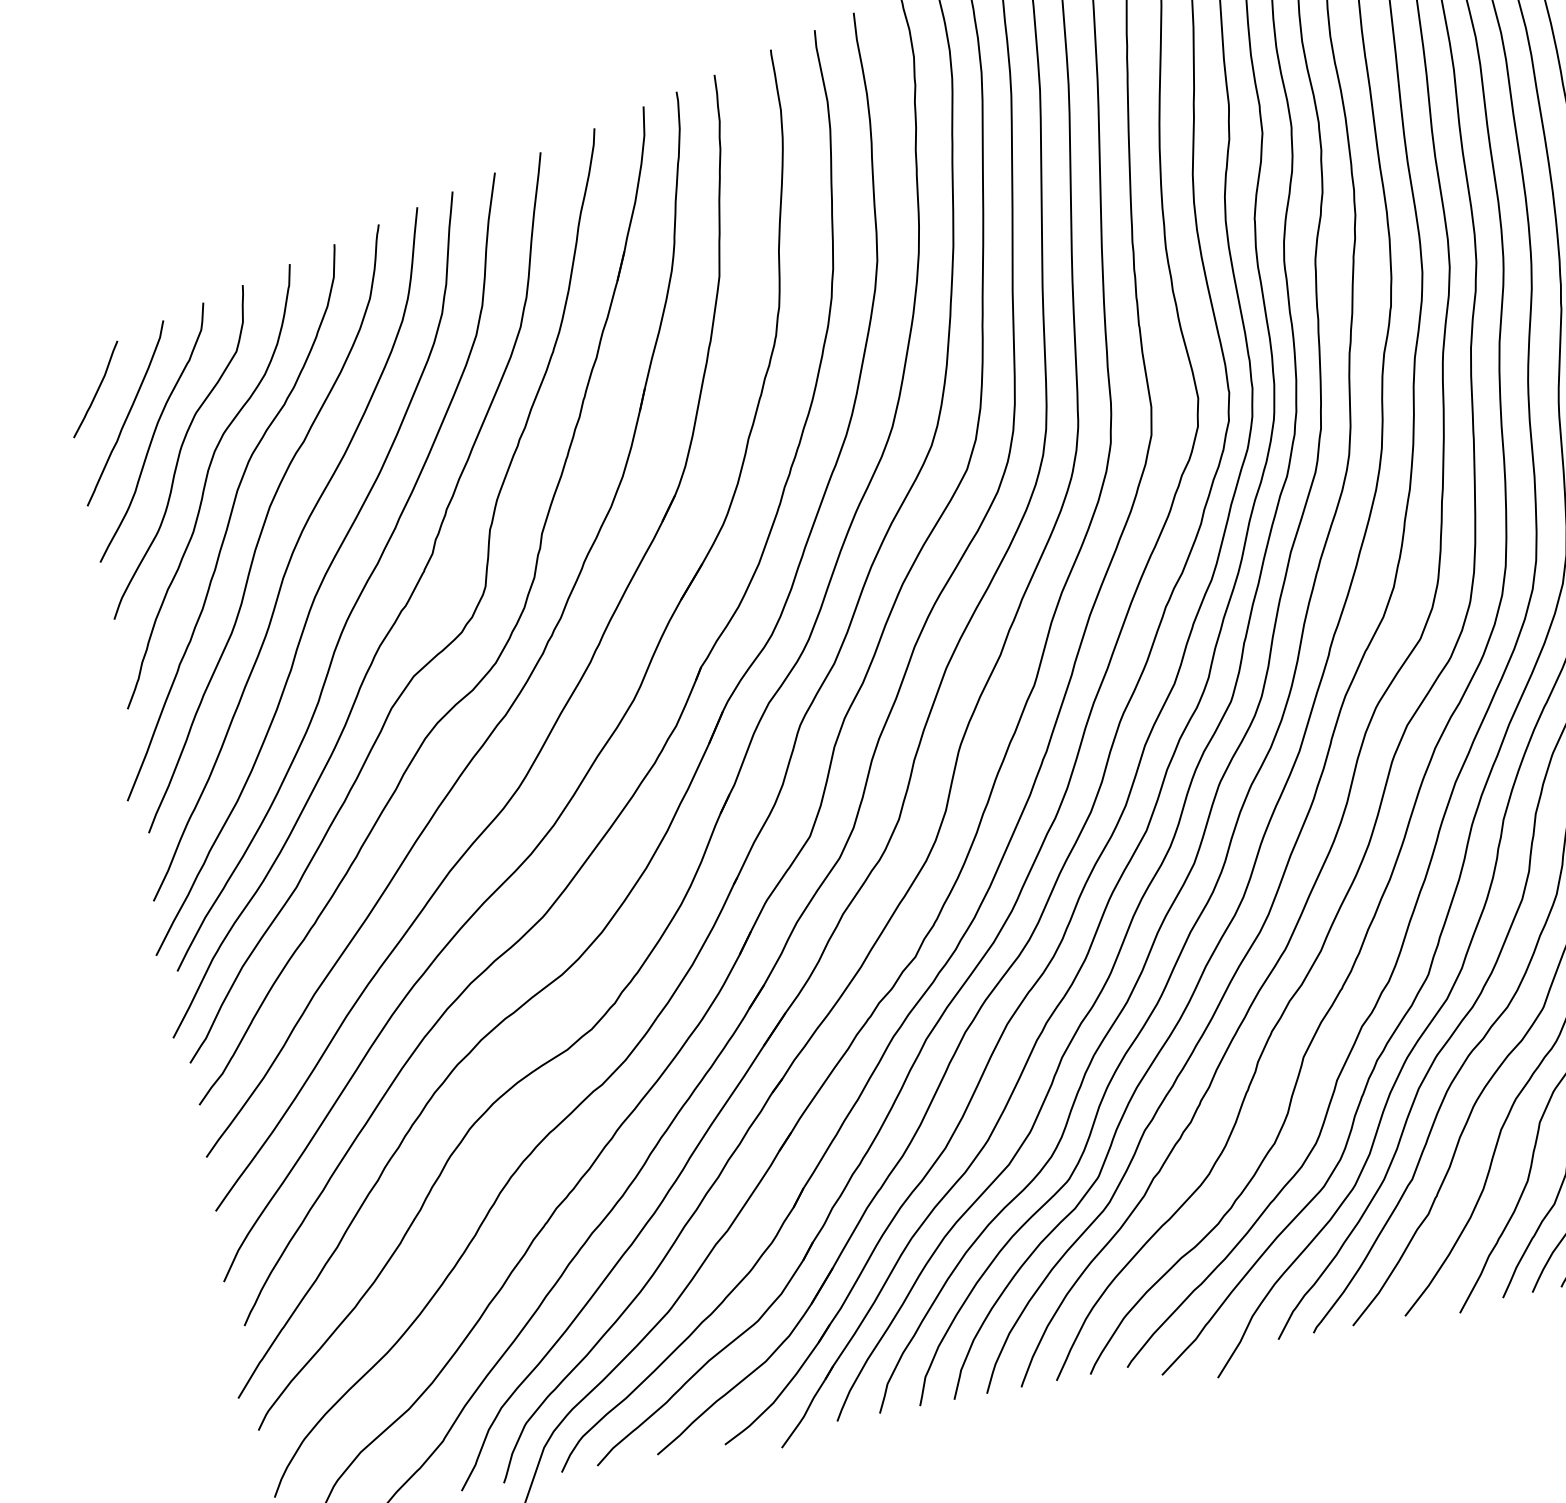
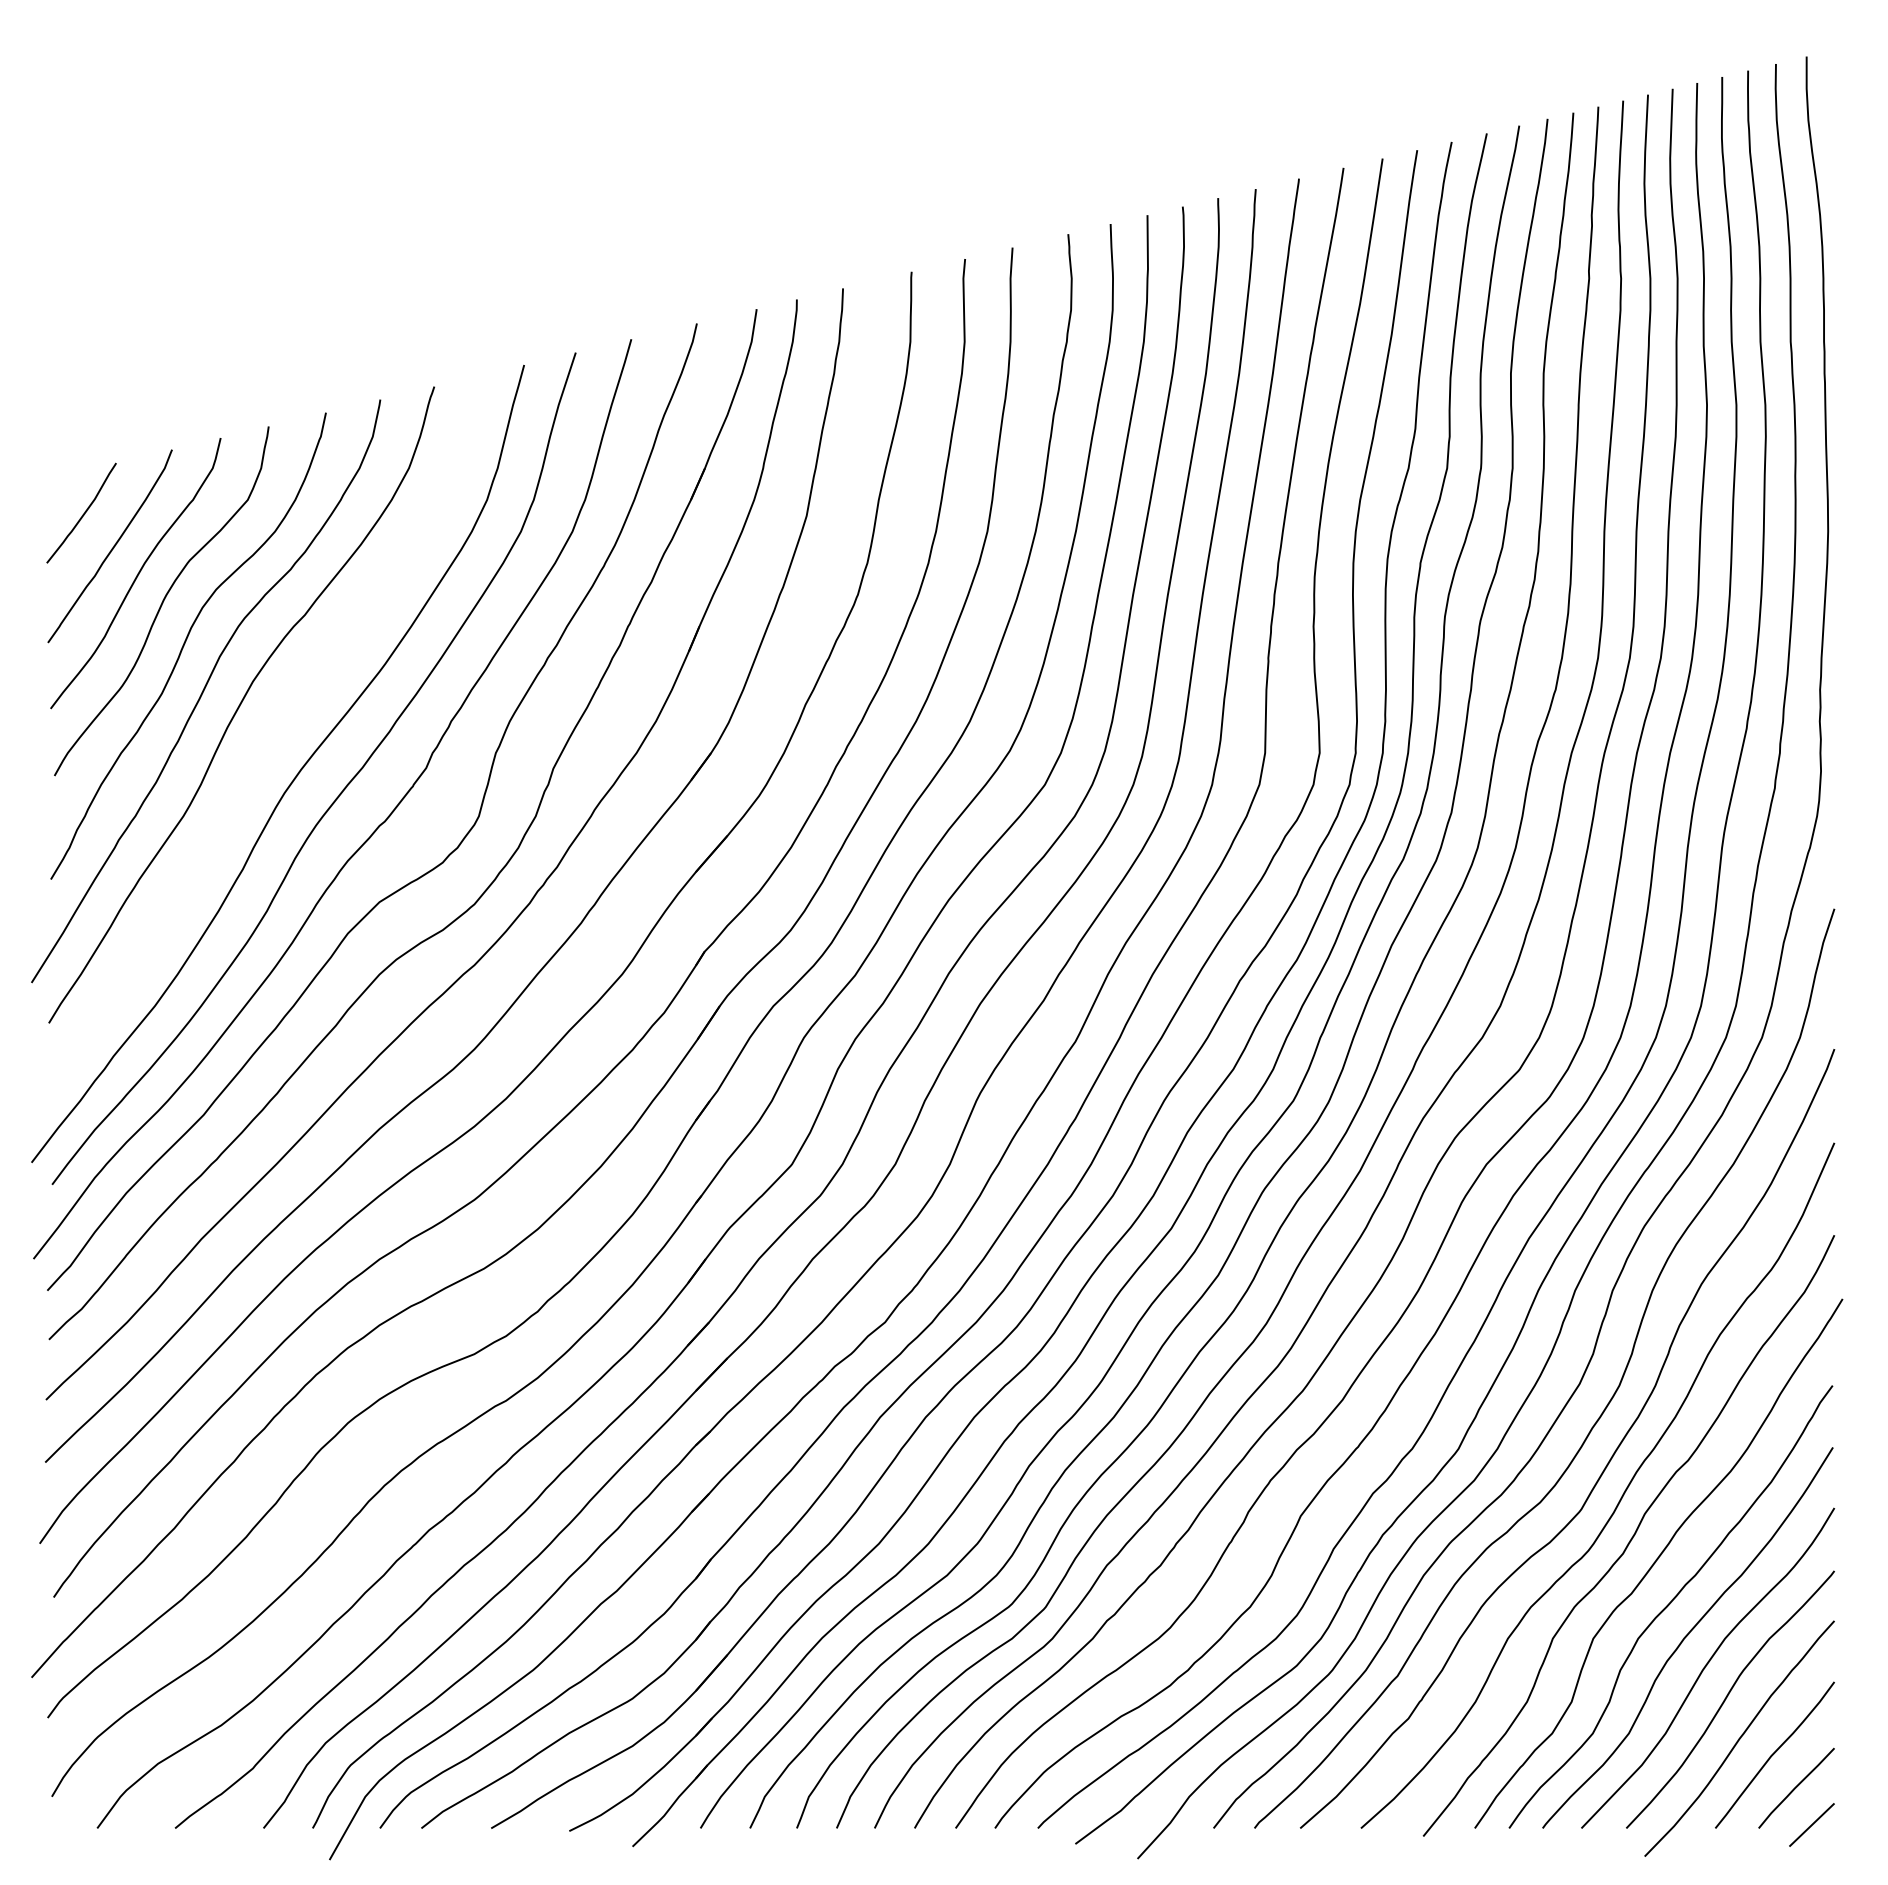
curve: (290, 555) -> (266, 740), removed

